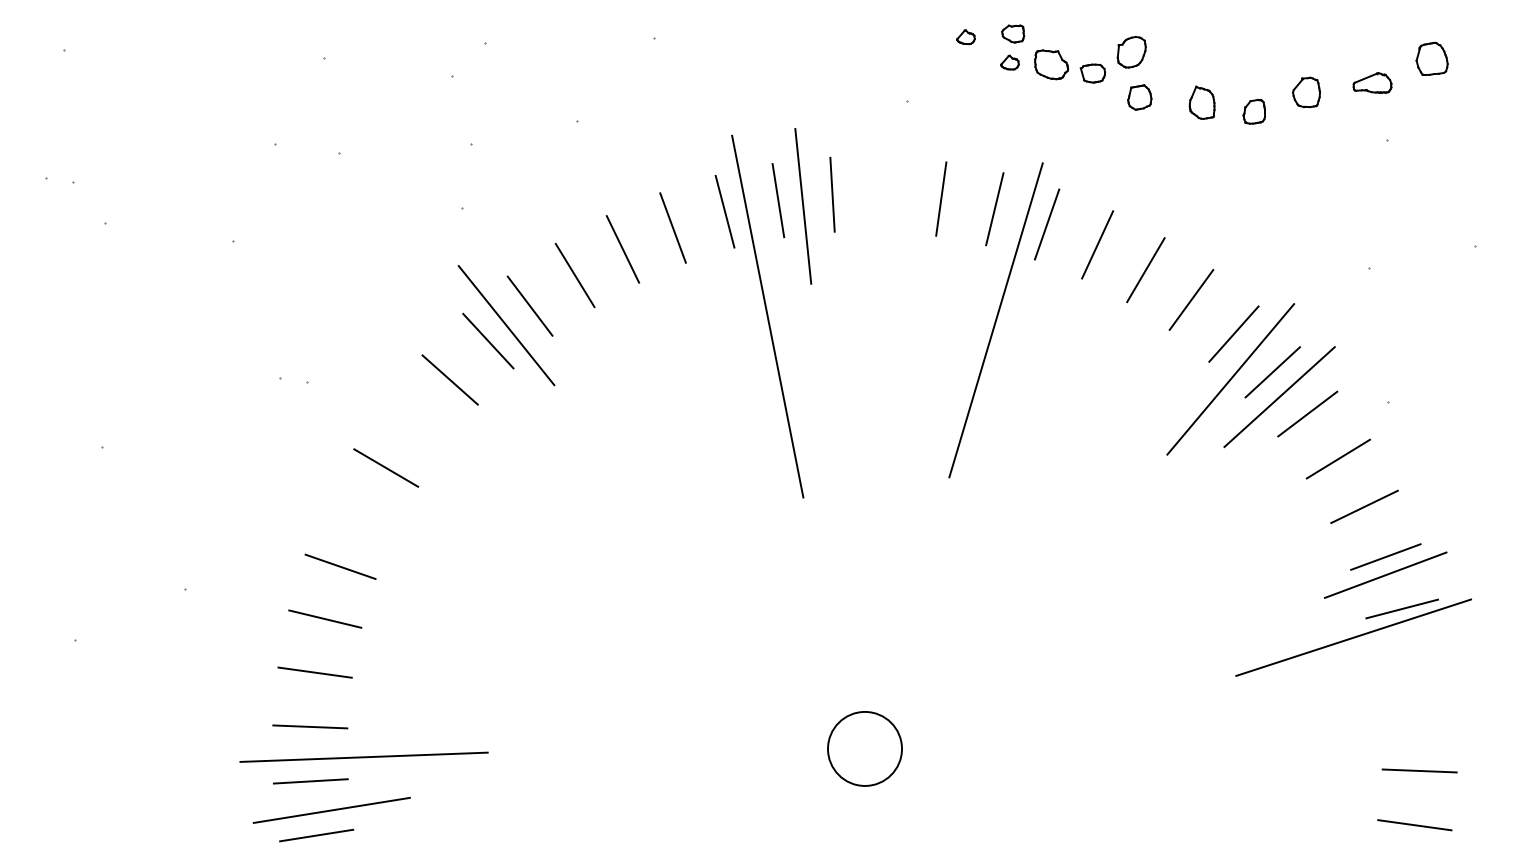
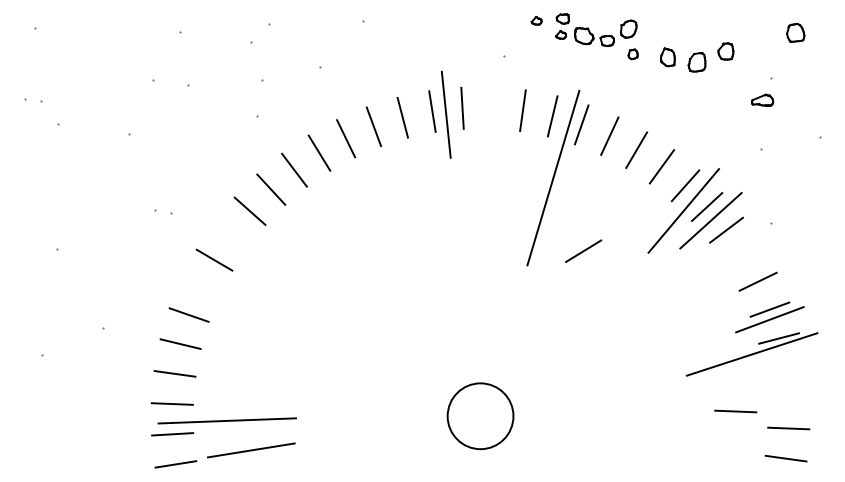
part: (1372, 81) -> (762, 99), moved
part: (1138, 97) -> (632, 54), size x0.7
part: (1253, 110) -> (696, 61), size x1.4
line: (767, 315) -> (426, 175), removed
line: (504, 324) -> (280, 180), removed
line: (1338, 457) -> (583, 250), moved
line: (1323, 740) -> (735, 411), added
circle: (864, 747) -> (480, 415), size x1.6
line: (362, 756) -> (226, 420), moved
line: (332, 810) -> (251, 450), moved

